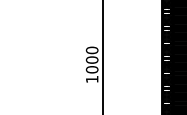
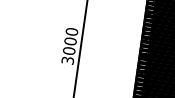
text: (91, 79) -> (67, 60), 1000 -> 3000

